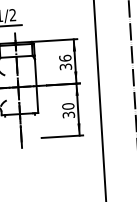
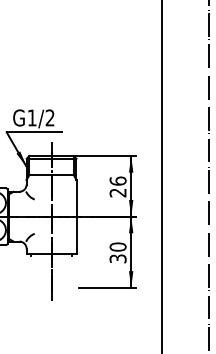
text: (66, 66) -> (118, 192), 36 -> 26

